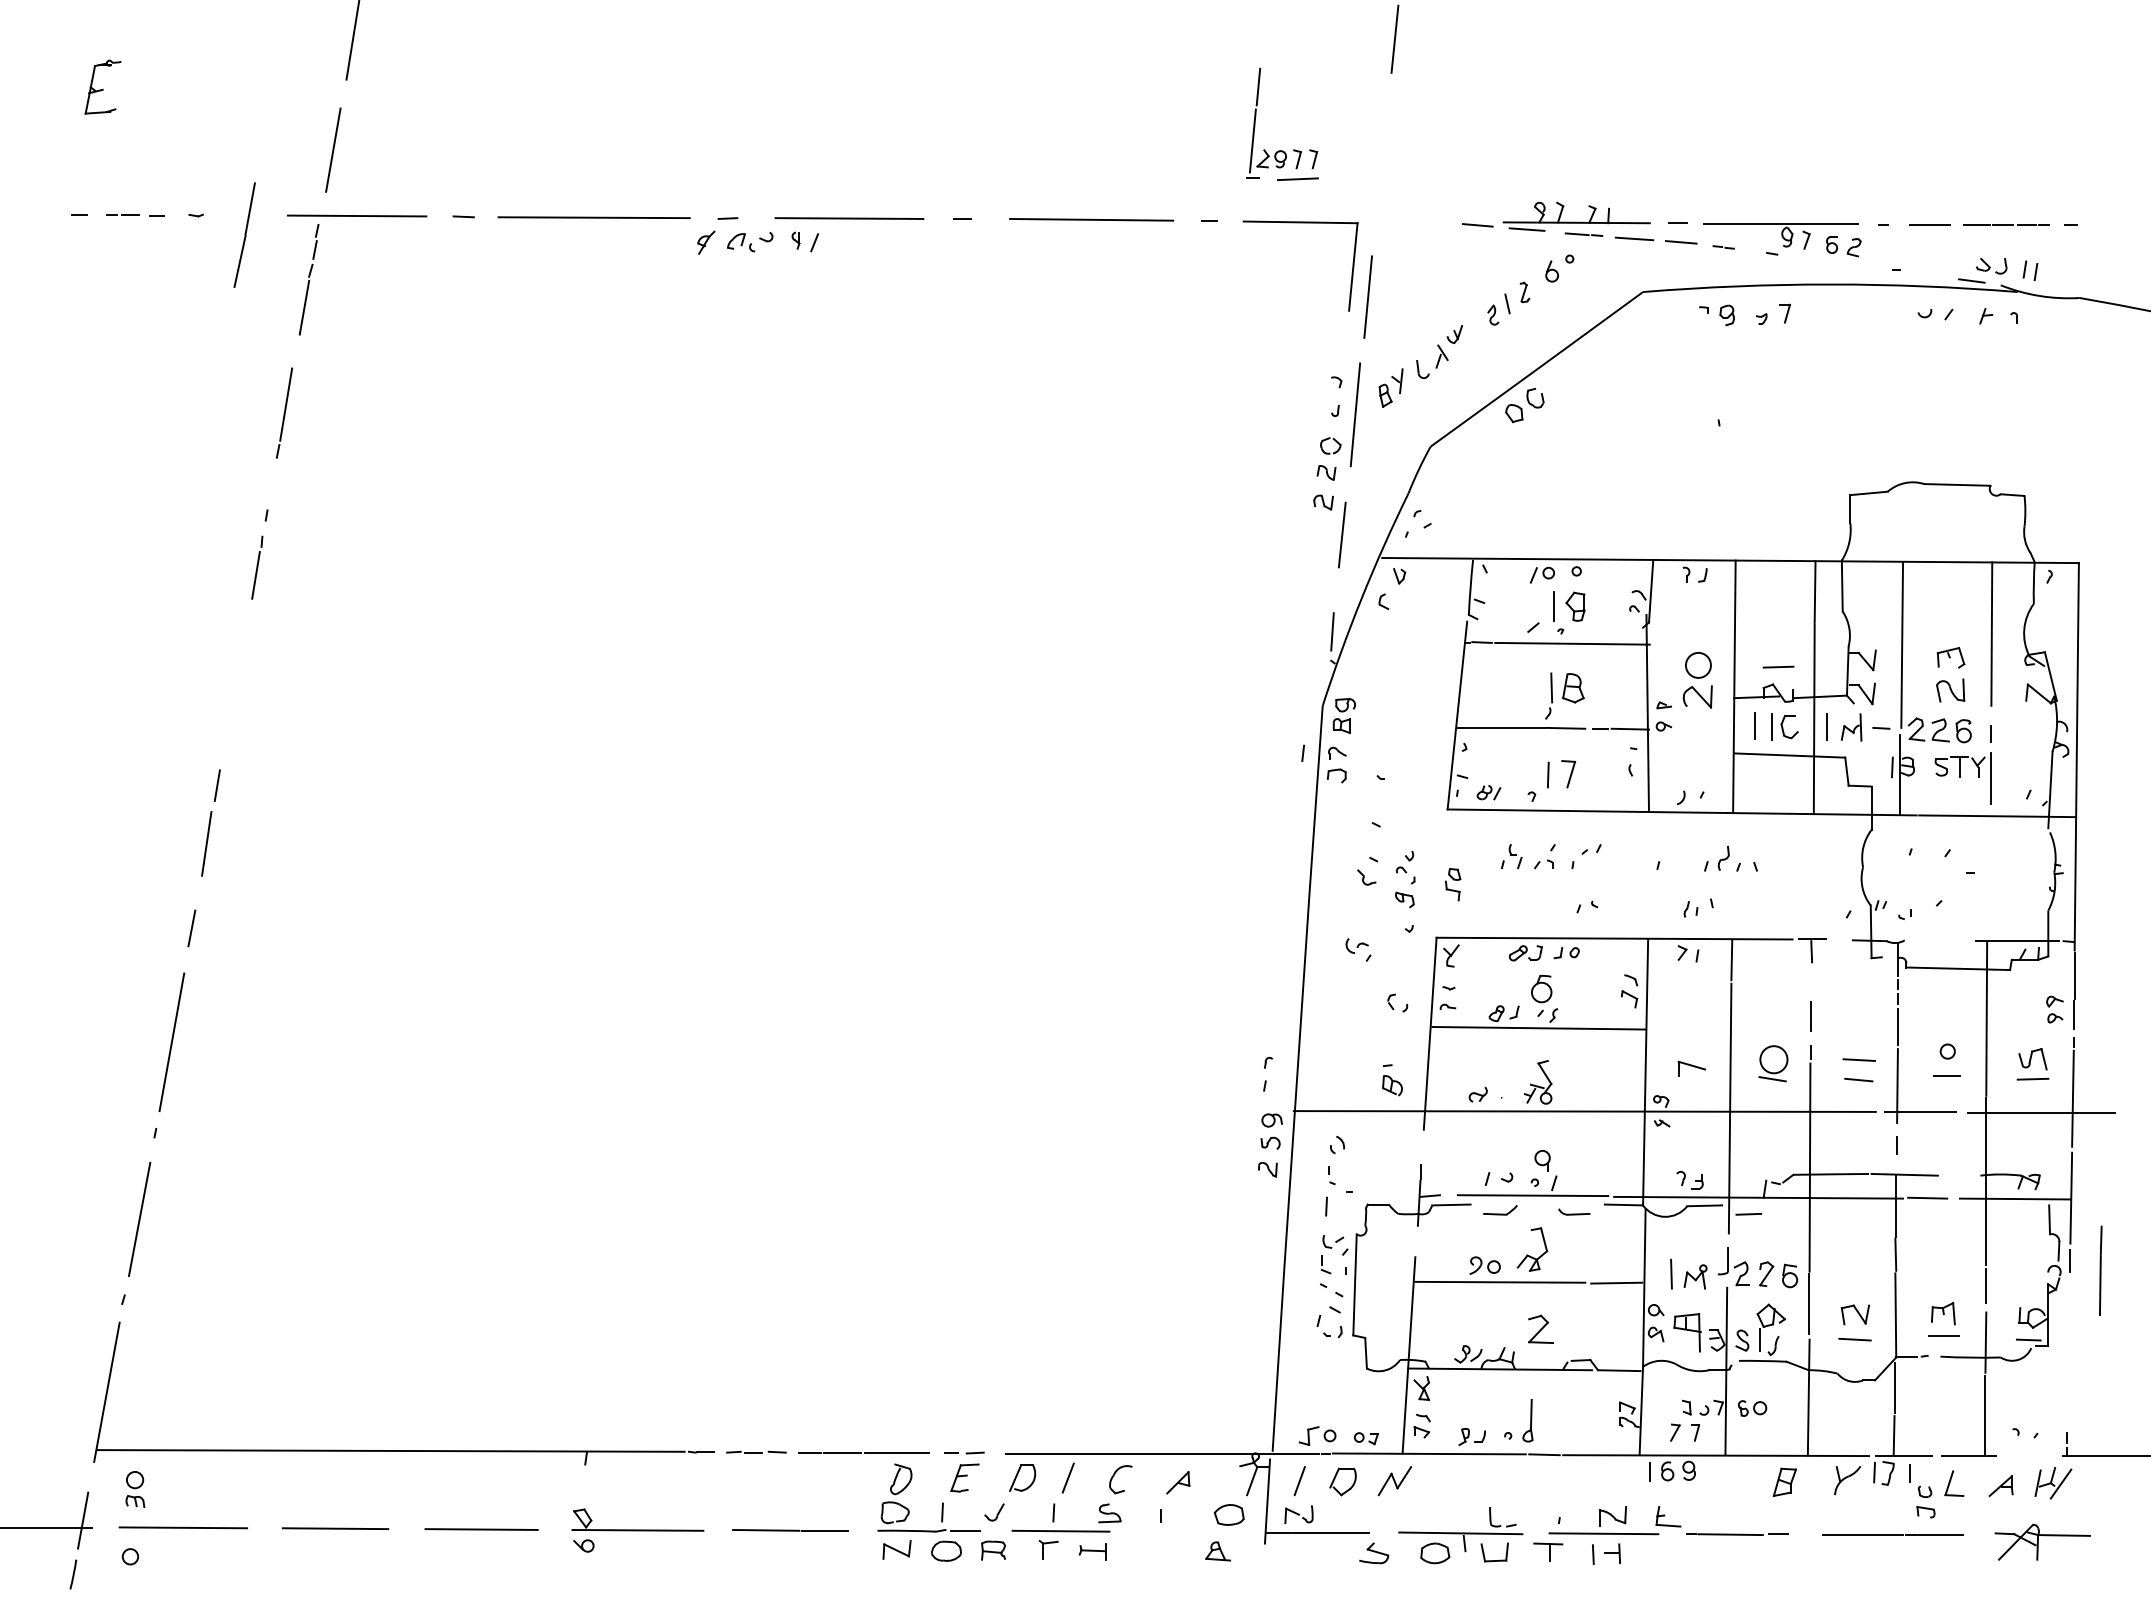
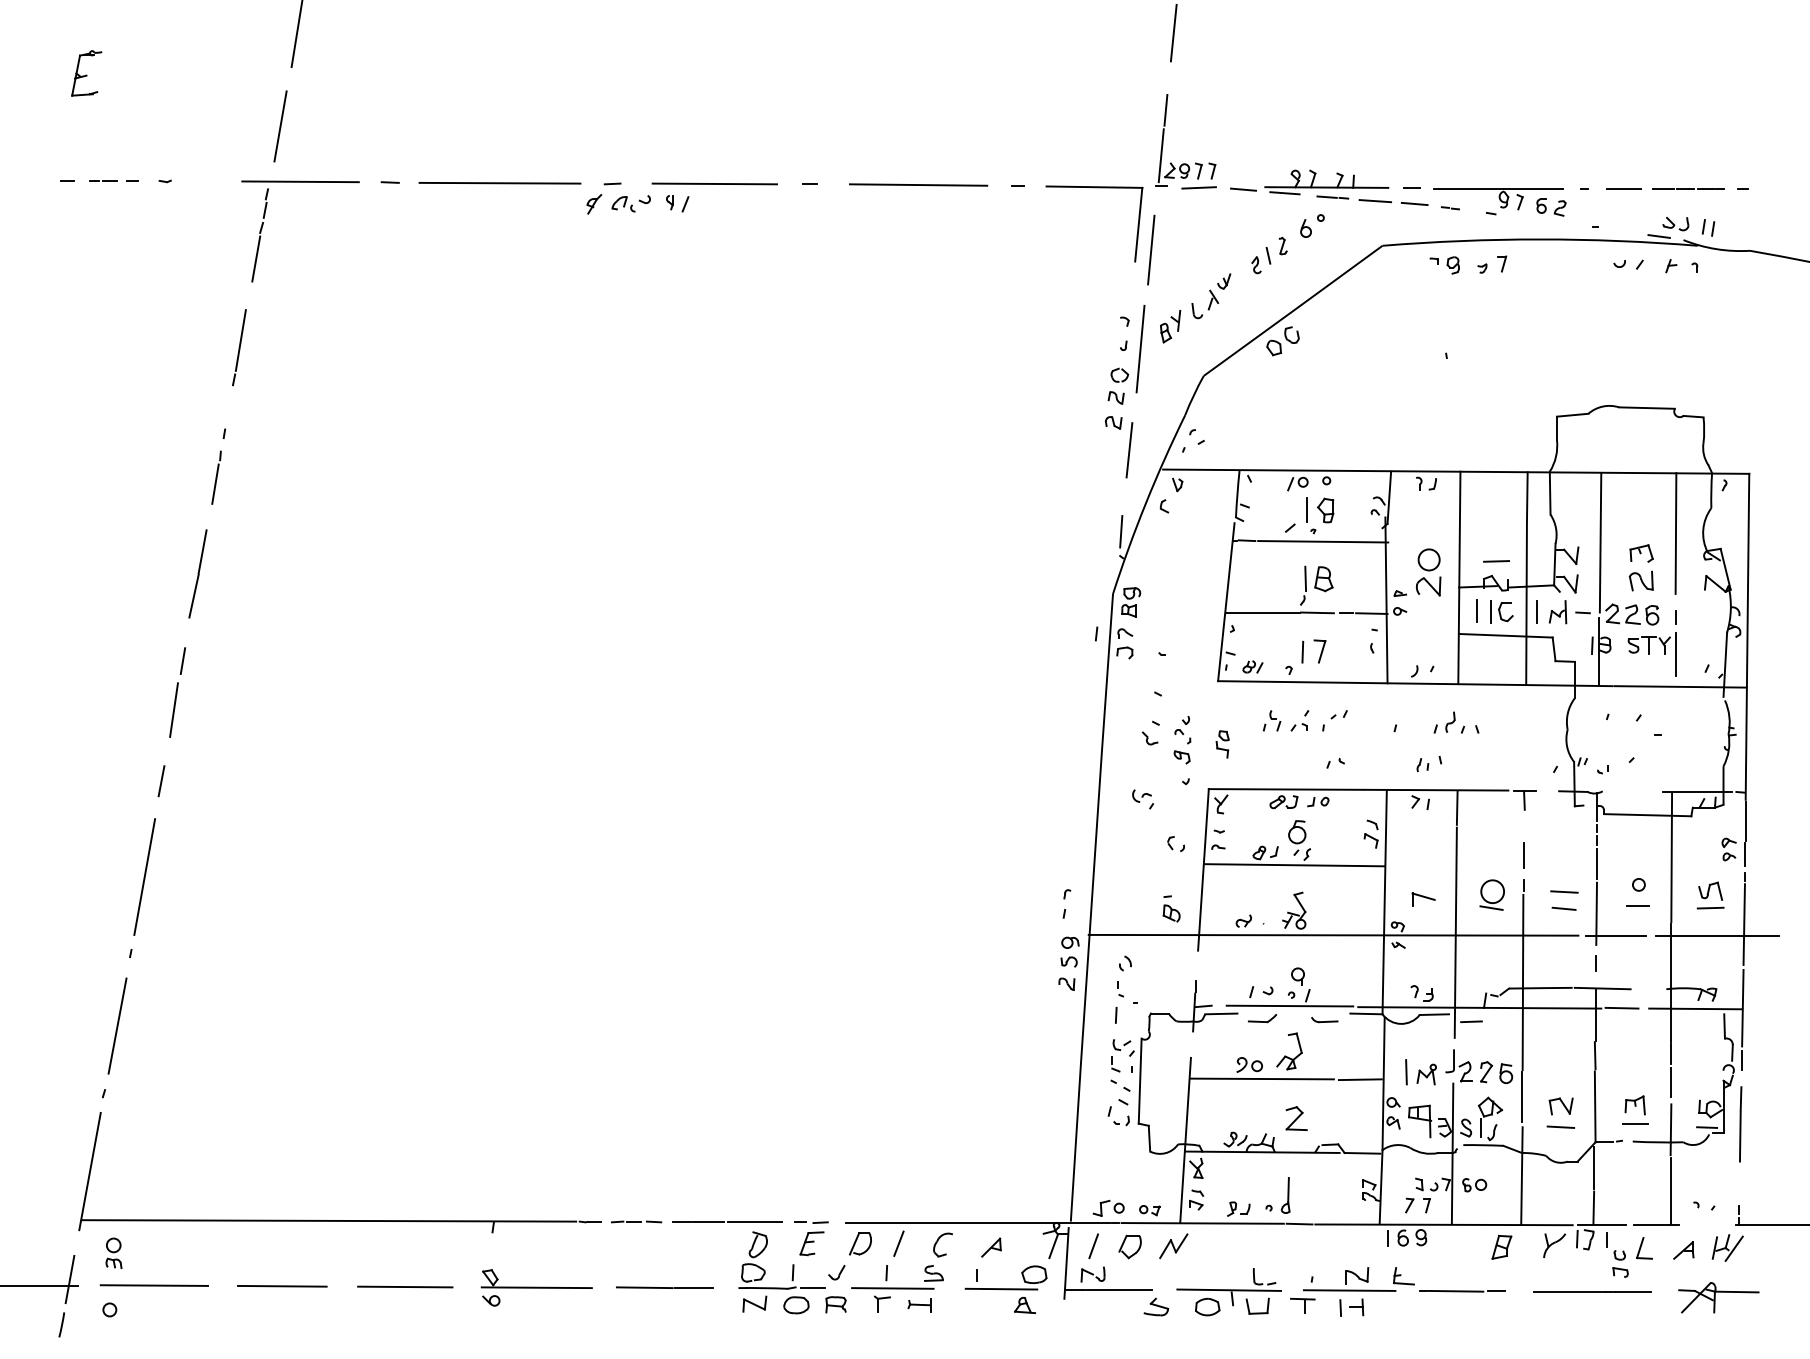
part: (1256, 116) -> (1164, 135), moved
line: (244, 234) -> (197, 573), moved
line: (2100, 1271) -> (1740, 1124), moved
line: (1190, 1531) -> (1001, 1288), added

